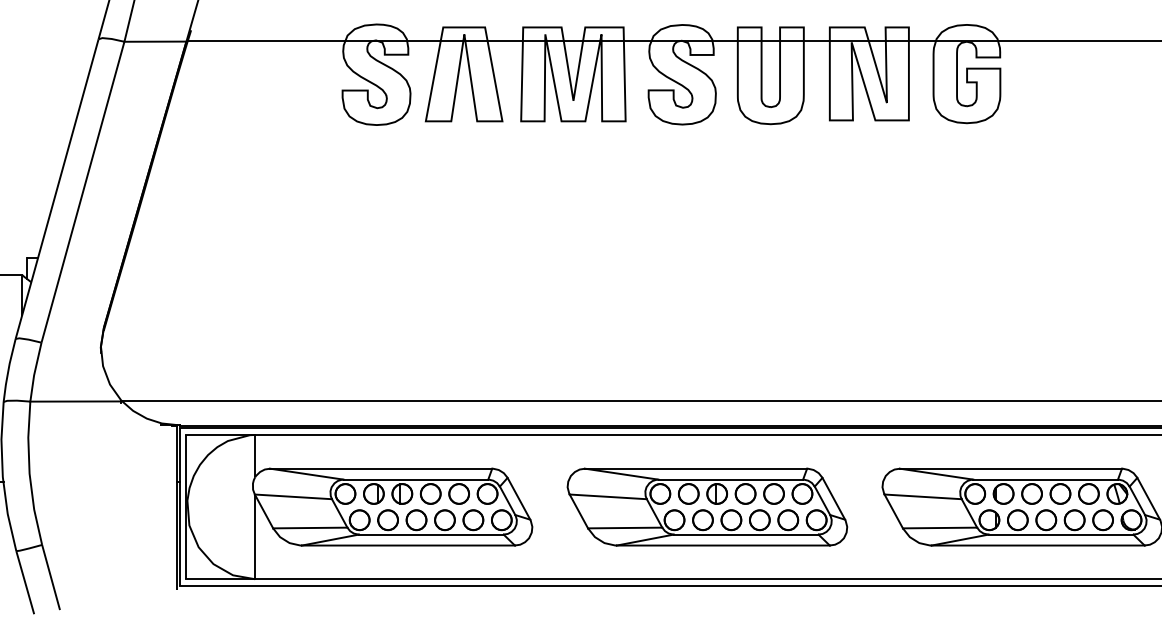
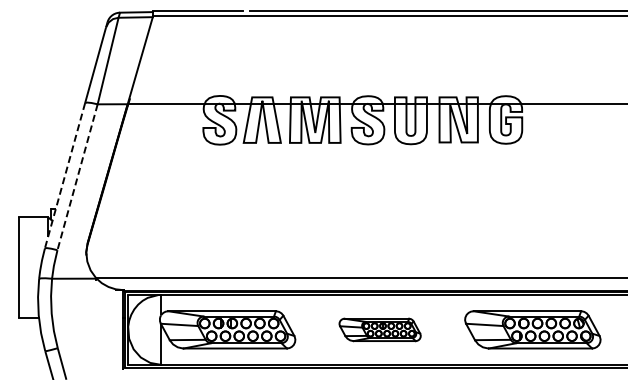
line: (55, 190) -> (64, 176), solid -> dashed
line: (82, 194) -> (77, 178), solid -> dashed
part: (705, 506) -> (379, 329), size x0.6

